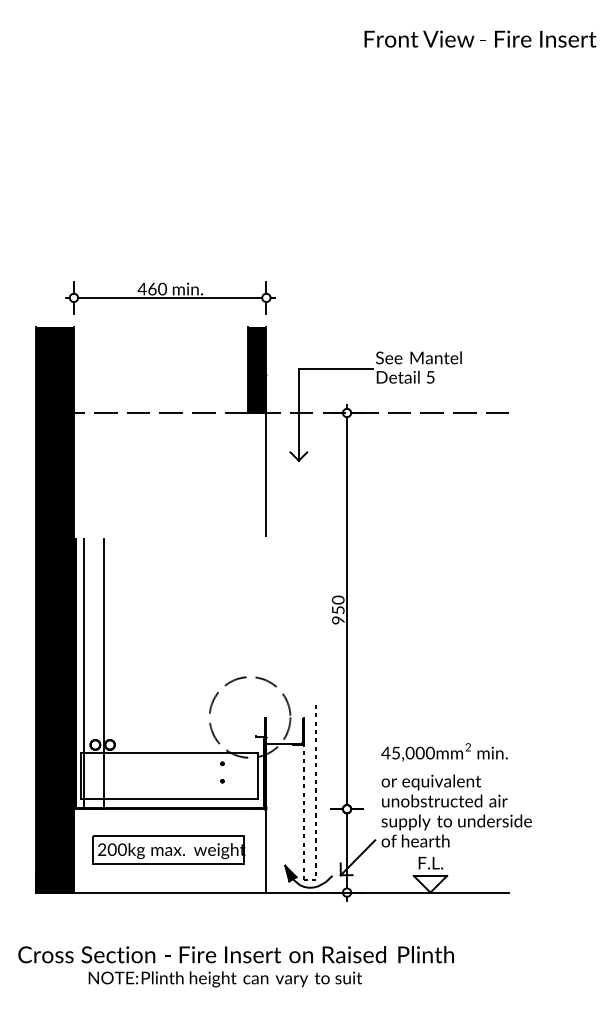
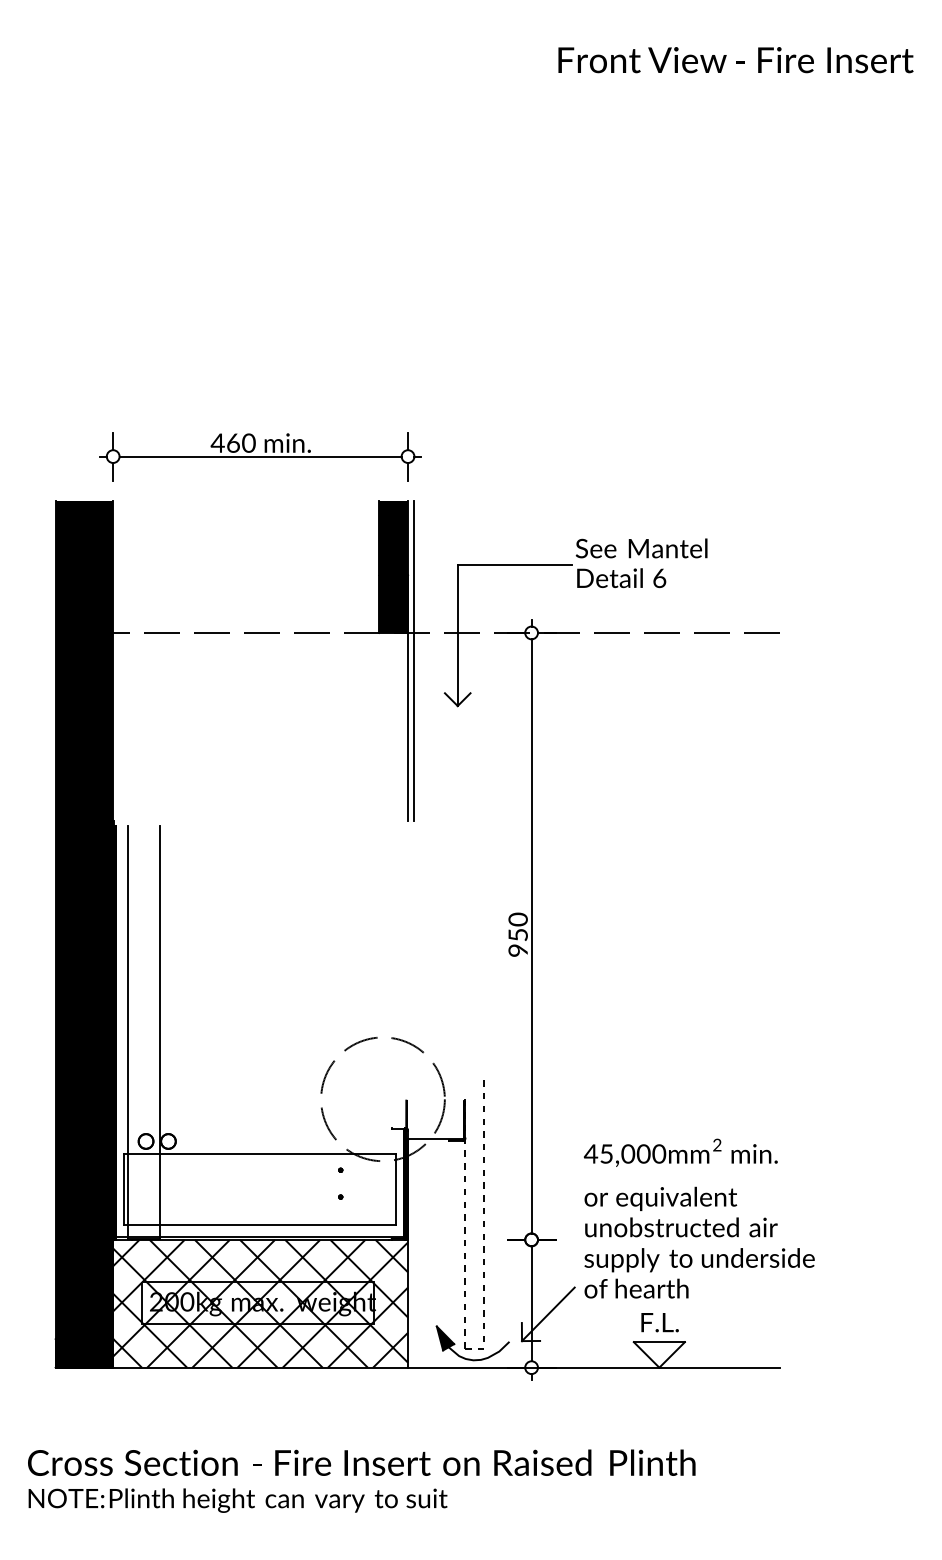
text: (430, 377) -> (659, 578), 5 -> 6
line: (270, 431) -> (414, 661), added
hatch: (169, 850) -> (259, 1303), added
text: (224, 979) -> (236, 1500), moved

